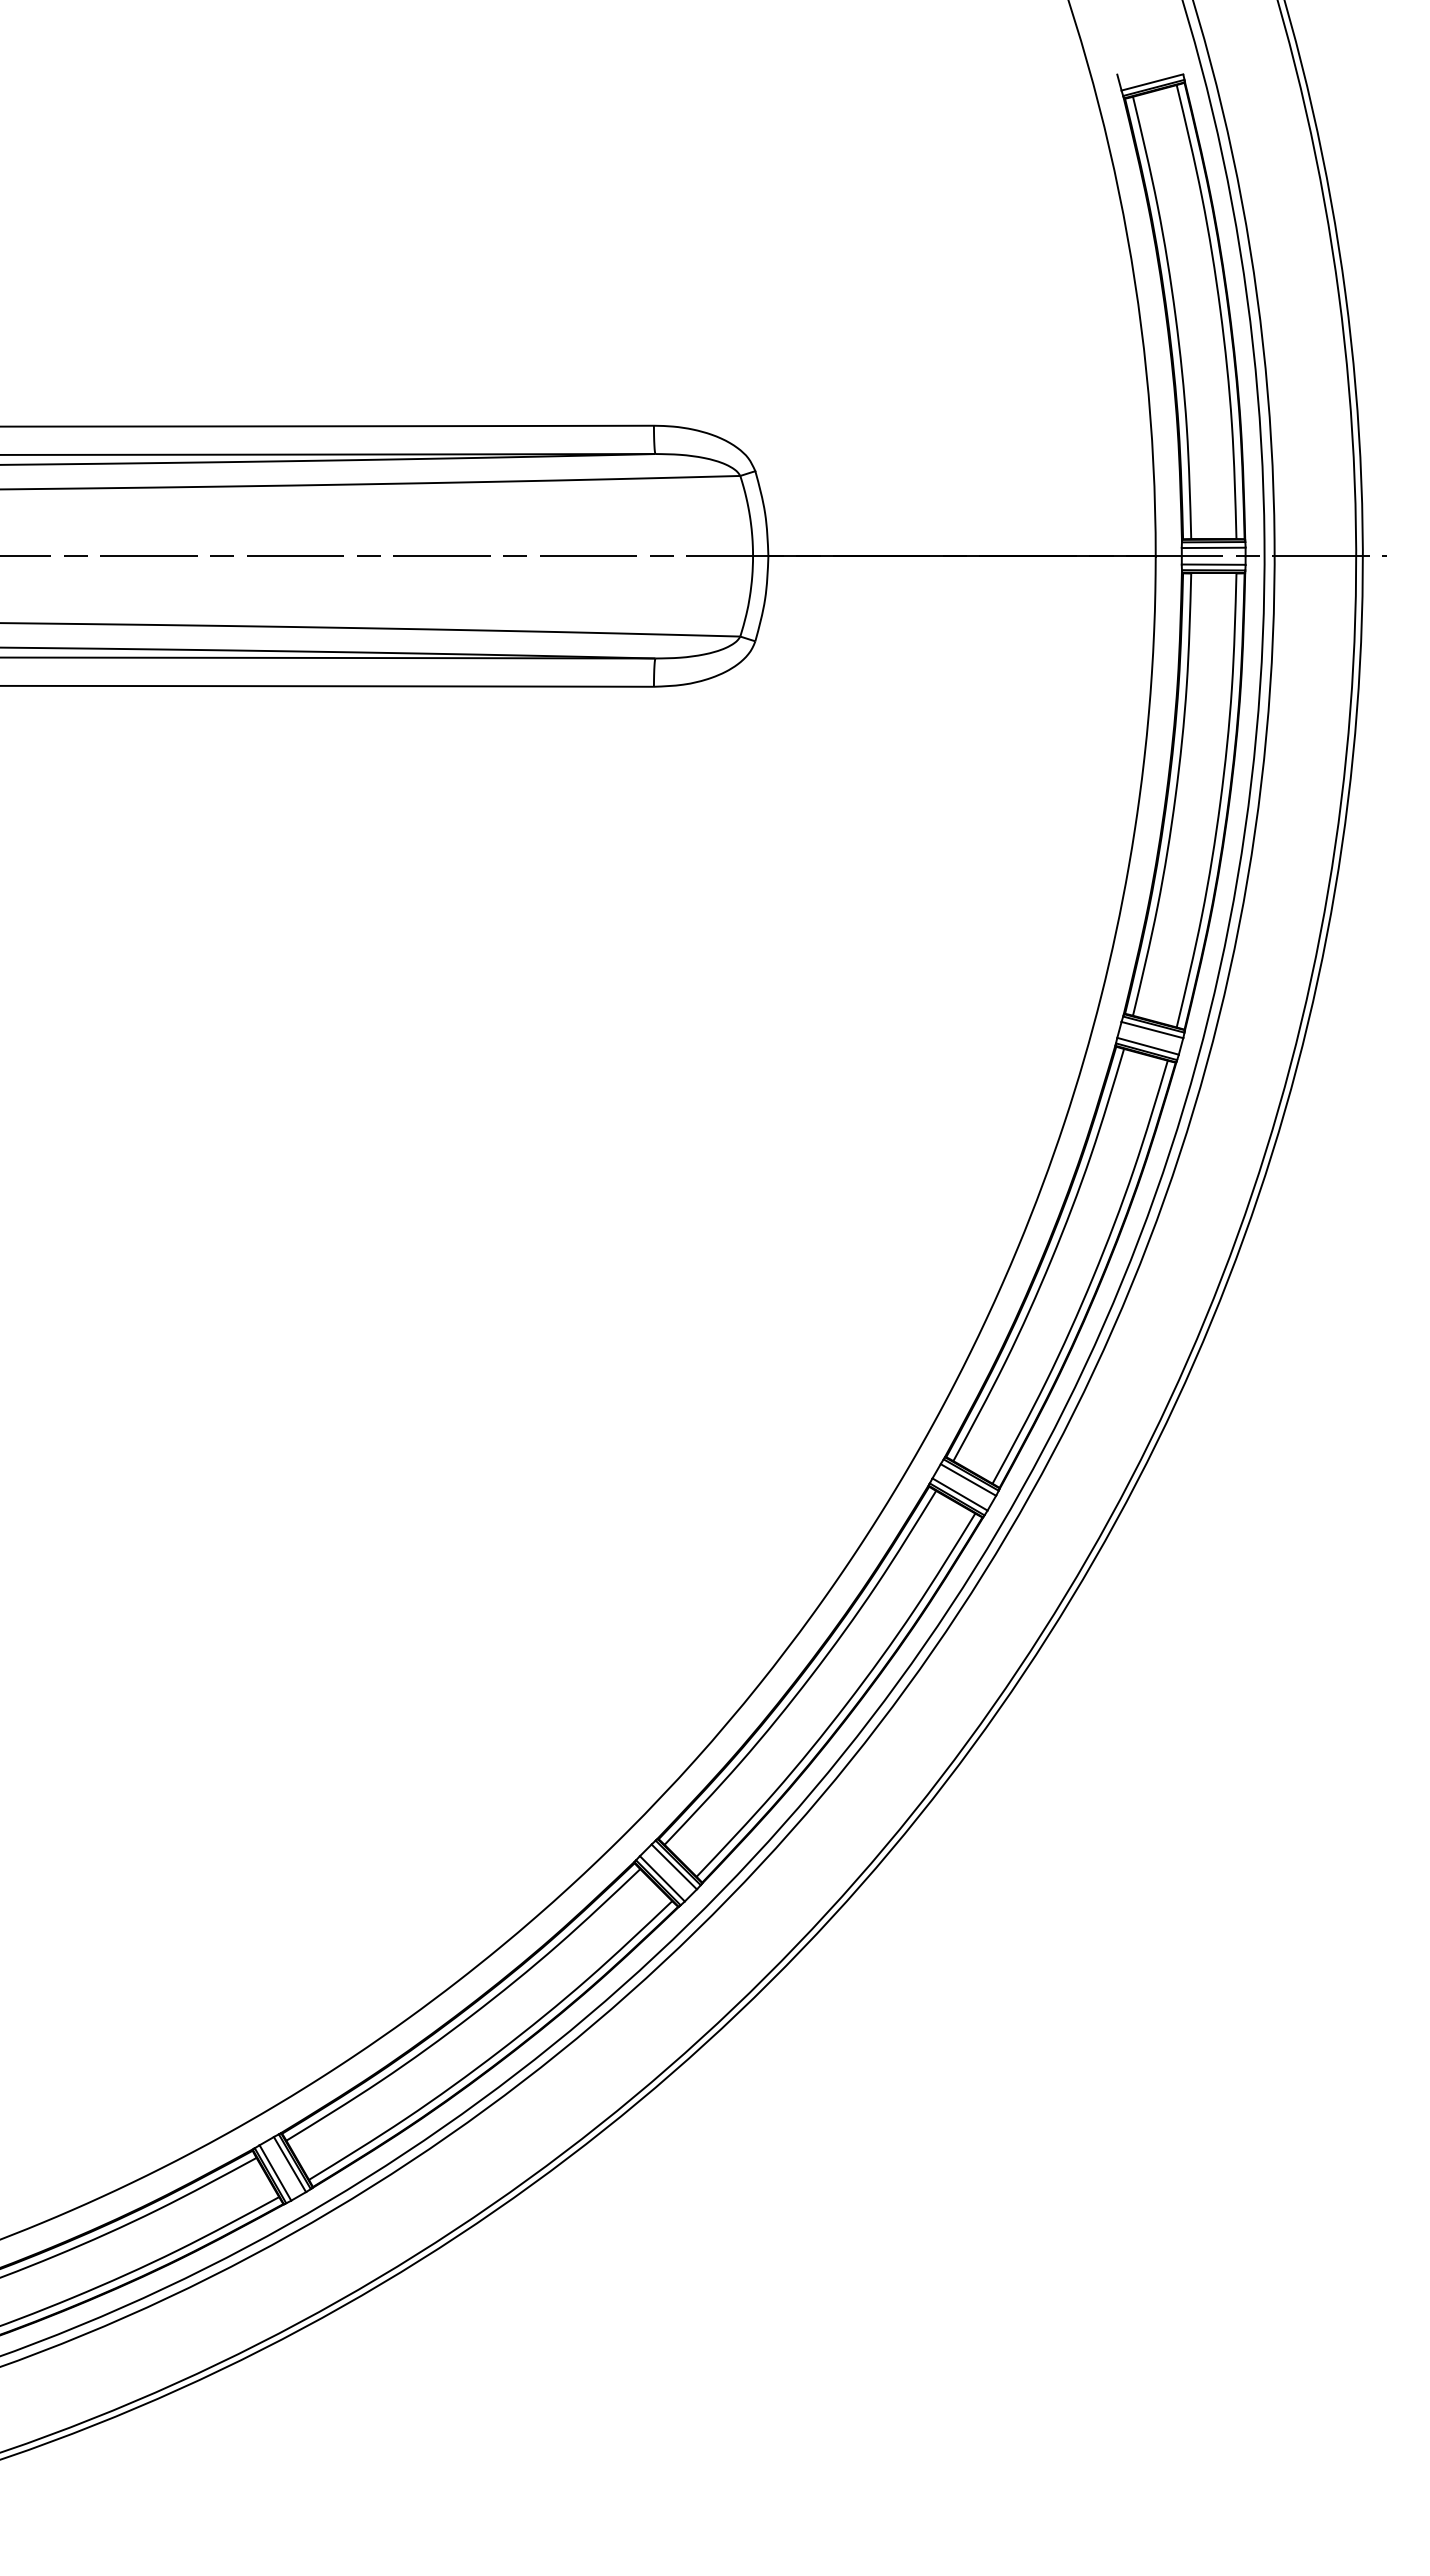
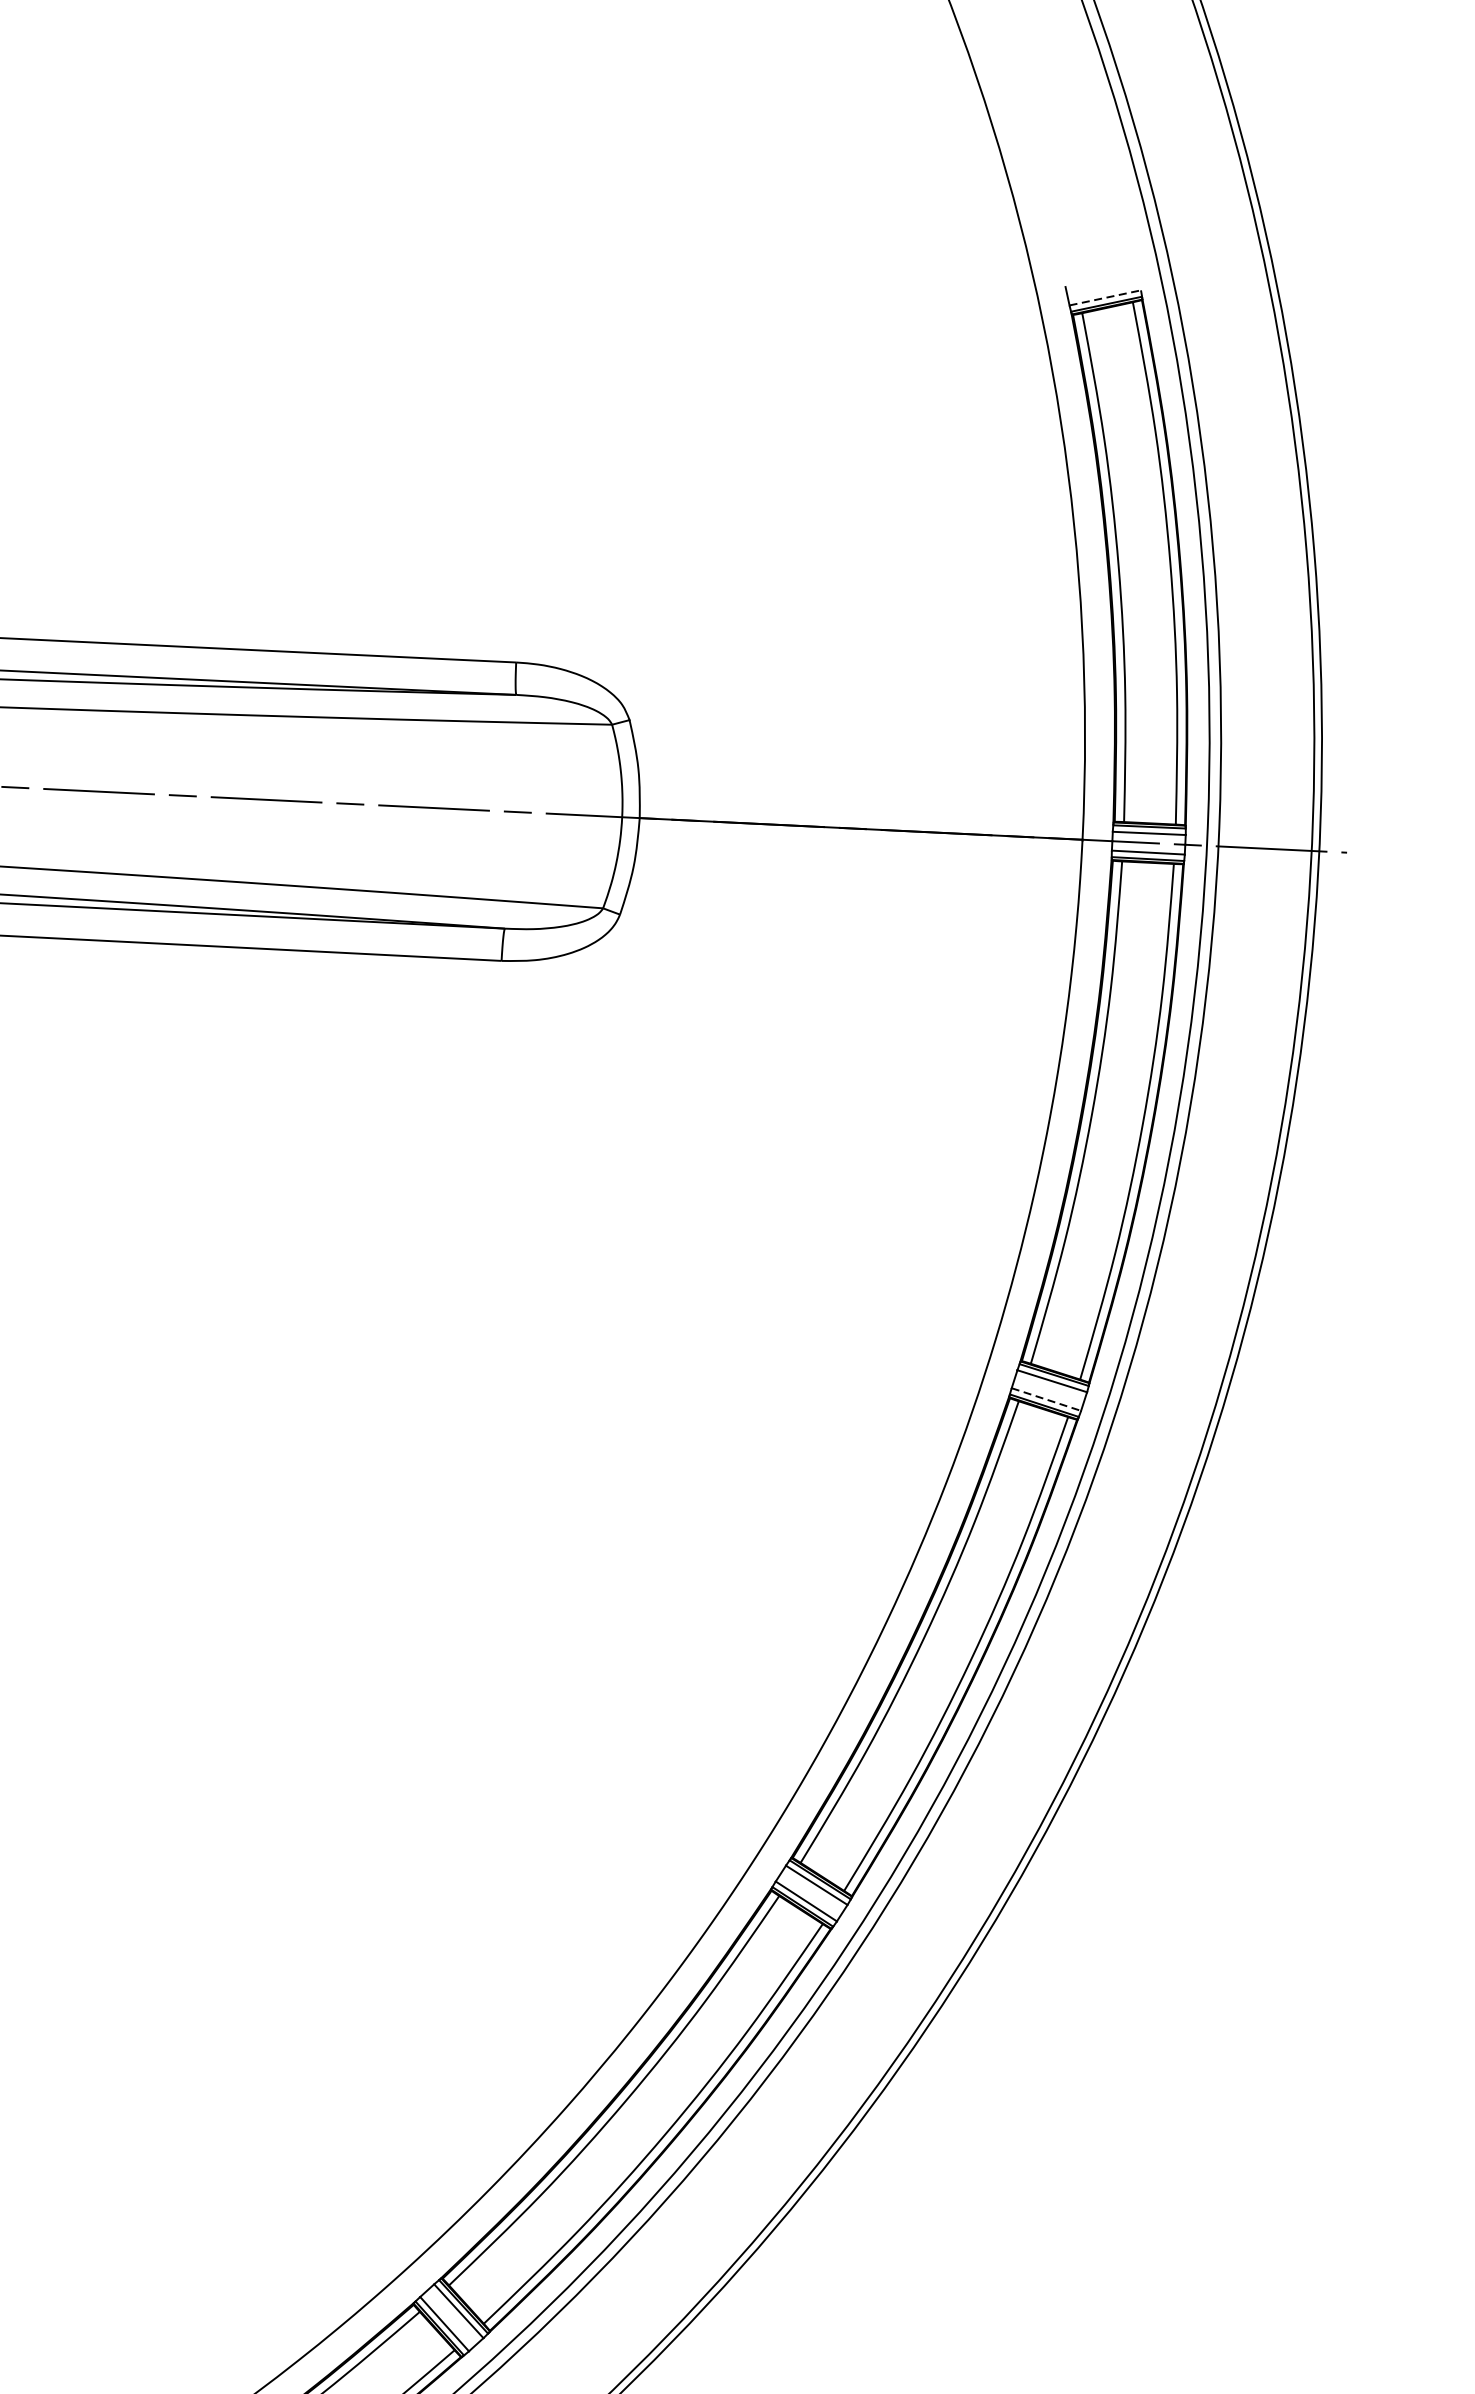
line: (1152, 82) -> (1105, 297), solid -> dashed
line: (1148, 1046) -> (1046, 1399), solid -> dashed

